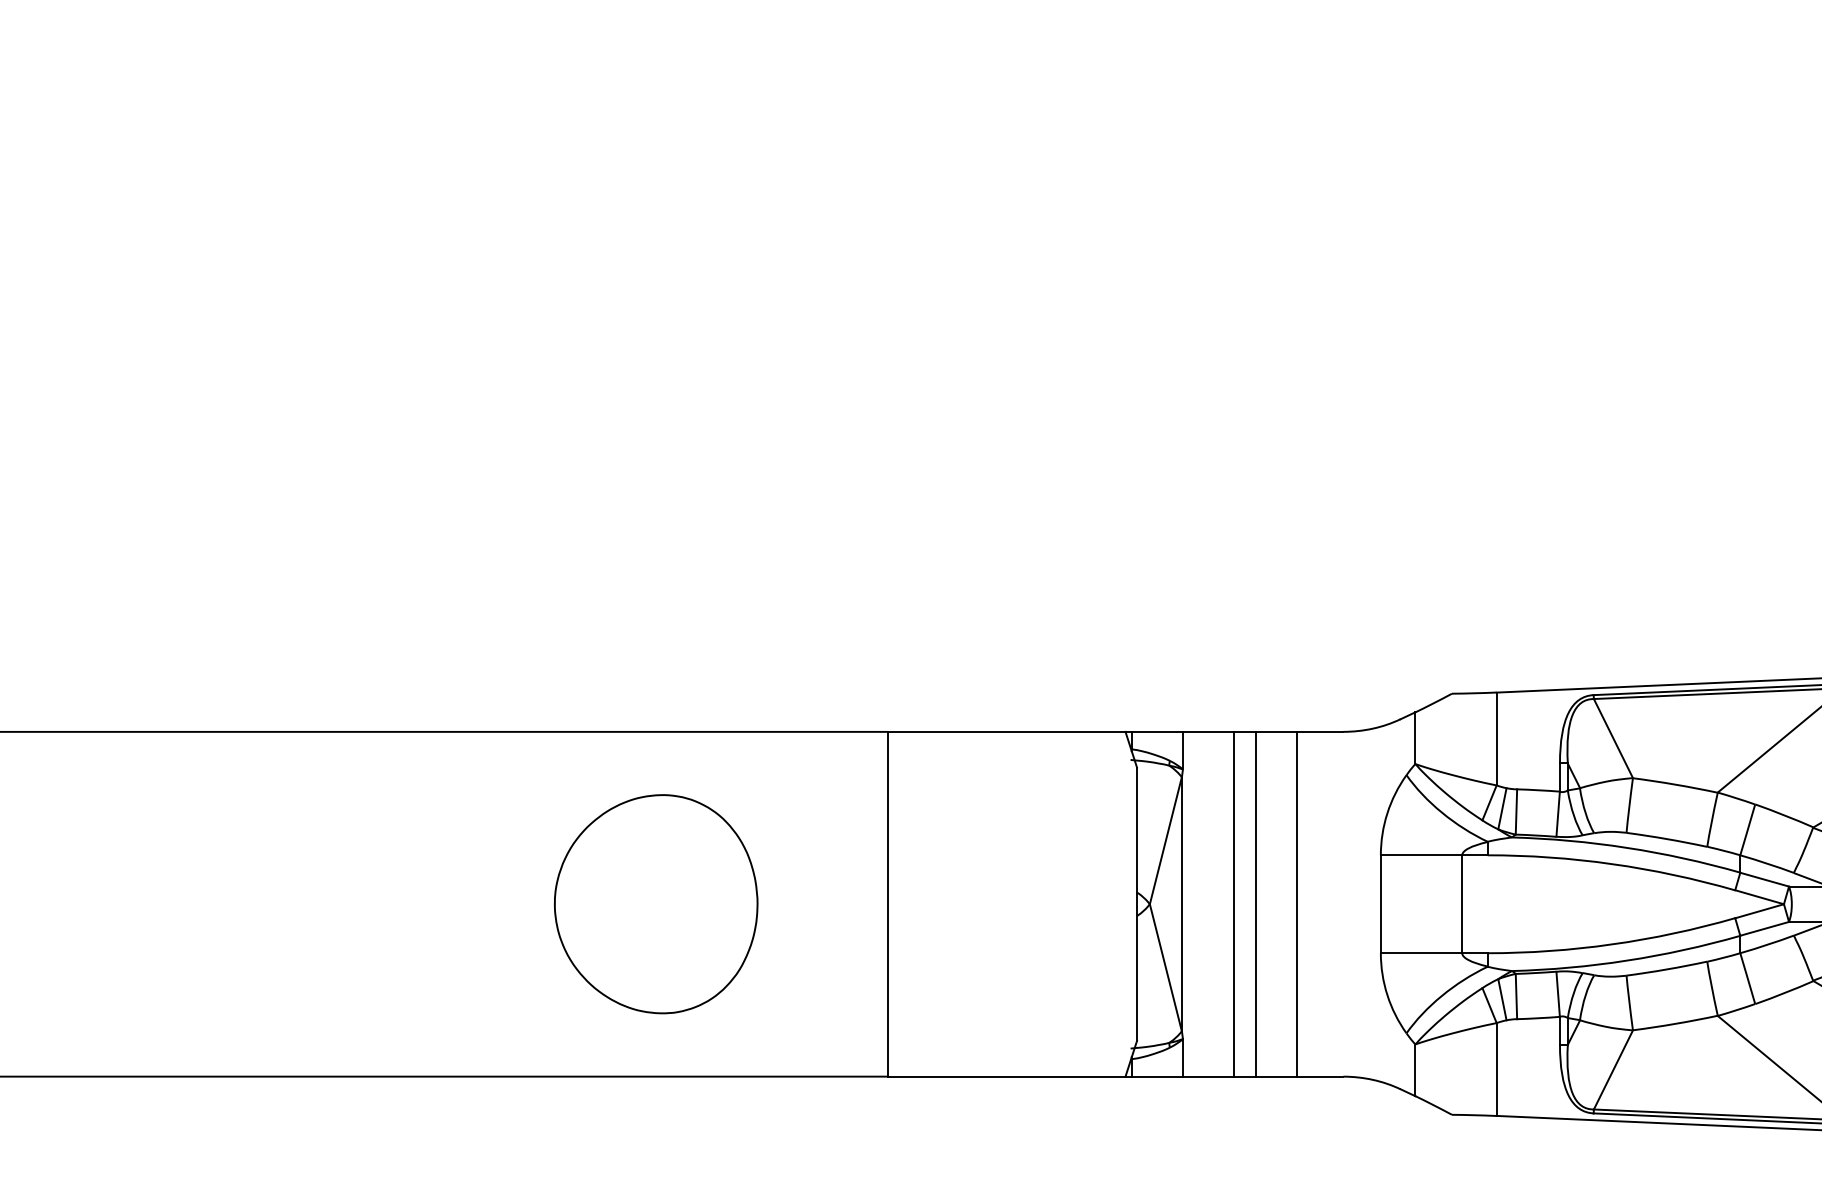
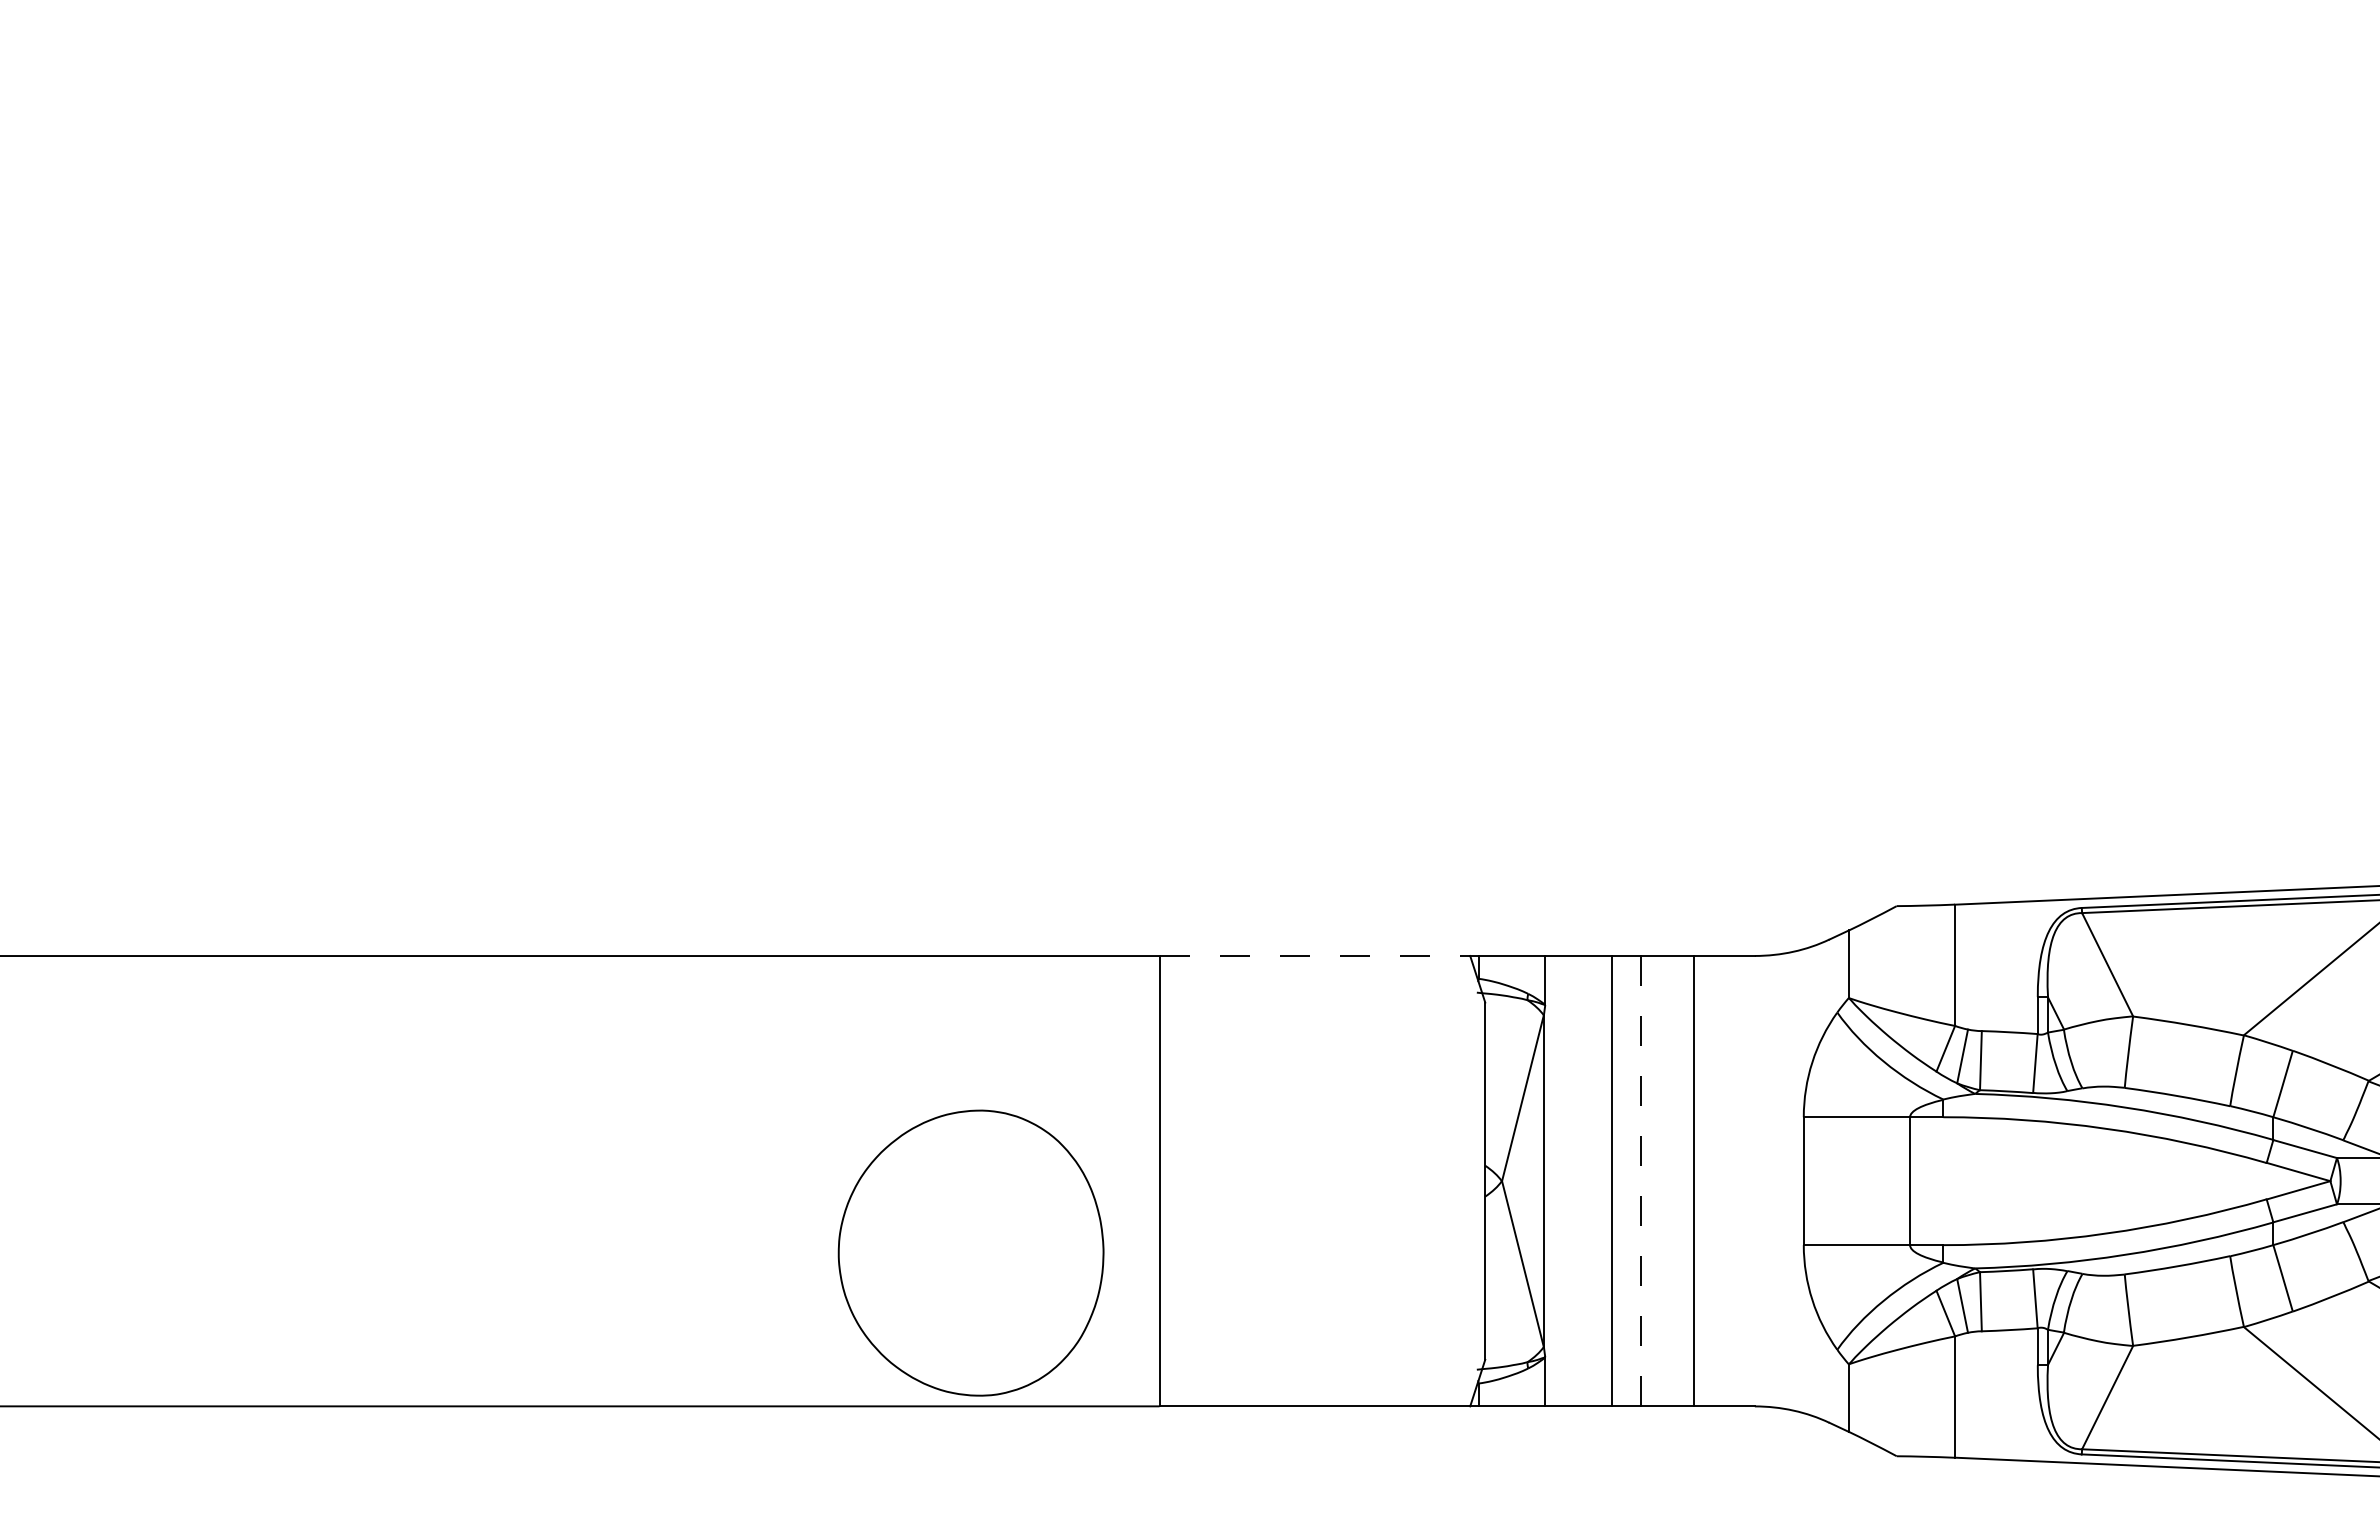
line: (1007, 732) -> (1315, 956), solid -> dashed
part: (655, 903) -> (970, 1252), moved
line: (1256, 903) -> (1641, 1180), solid -> dashed

